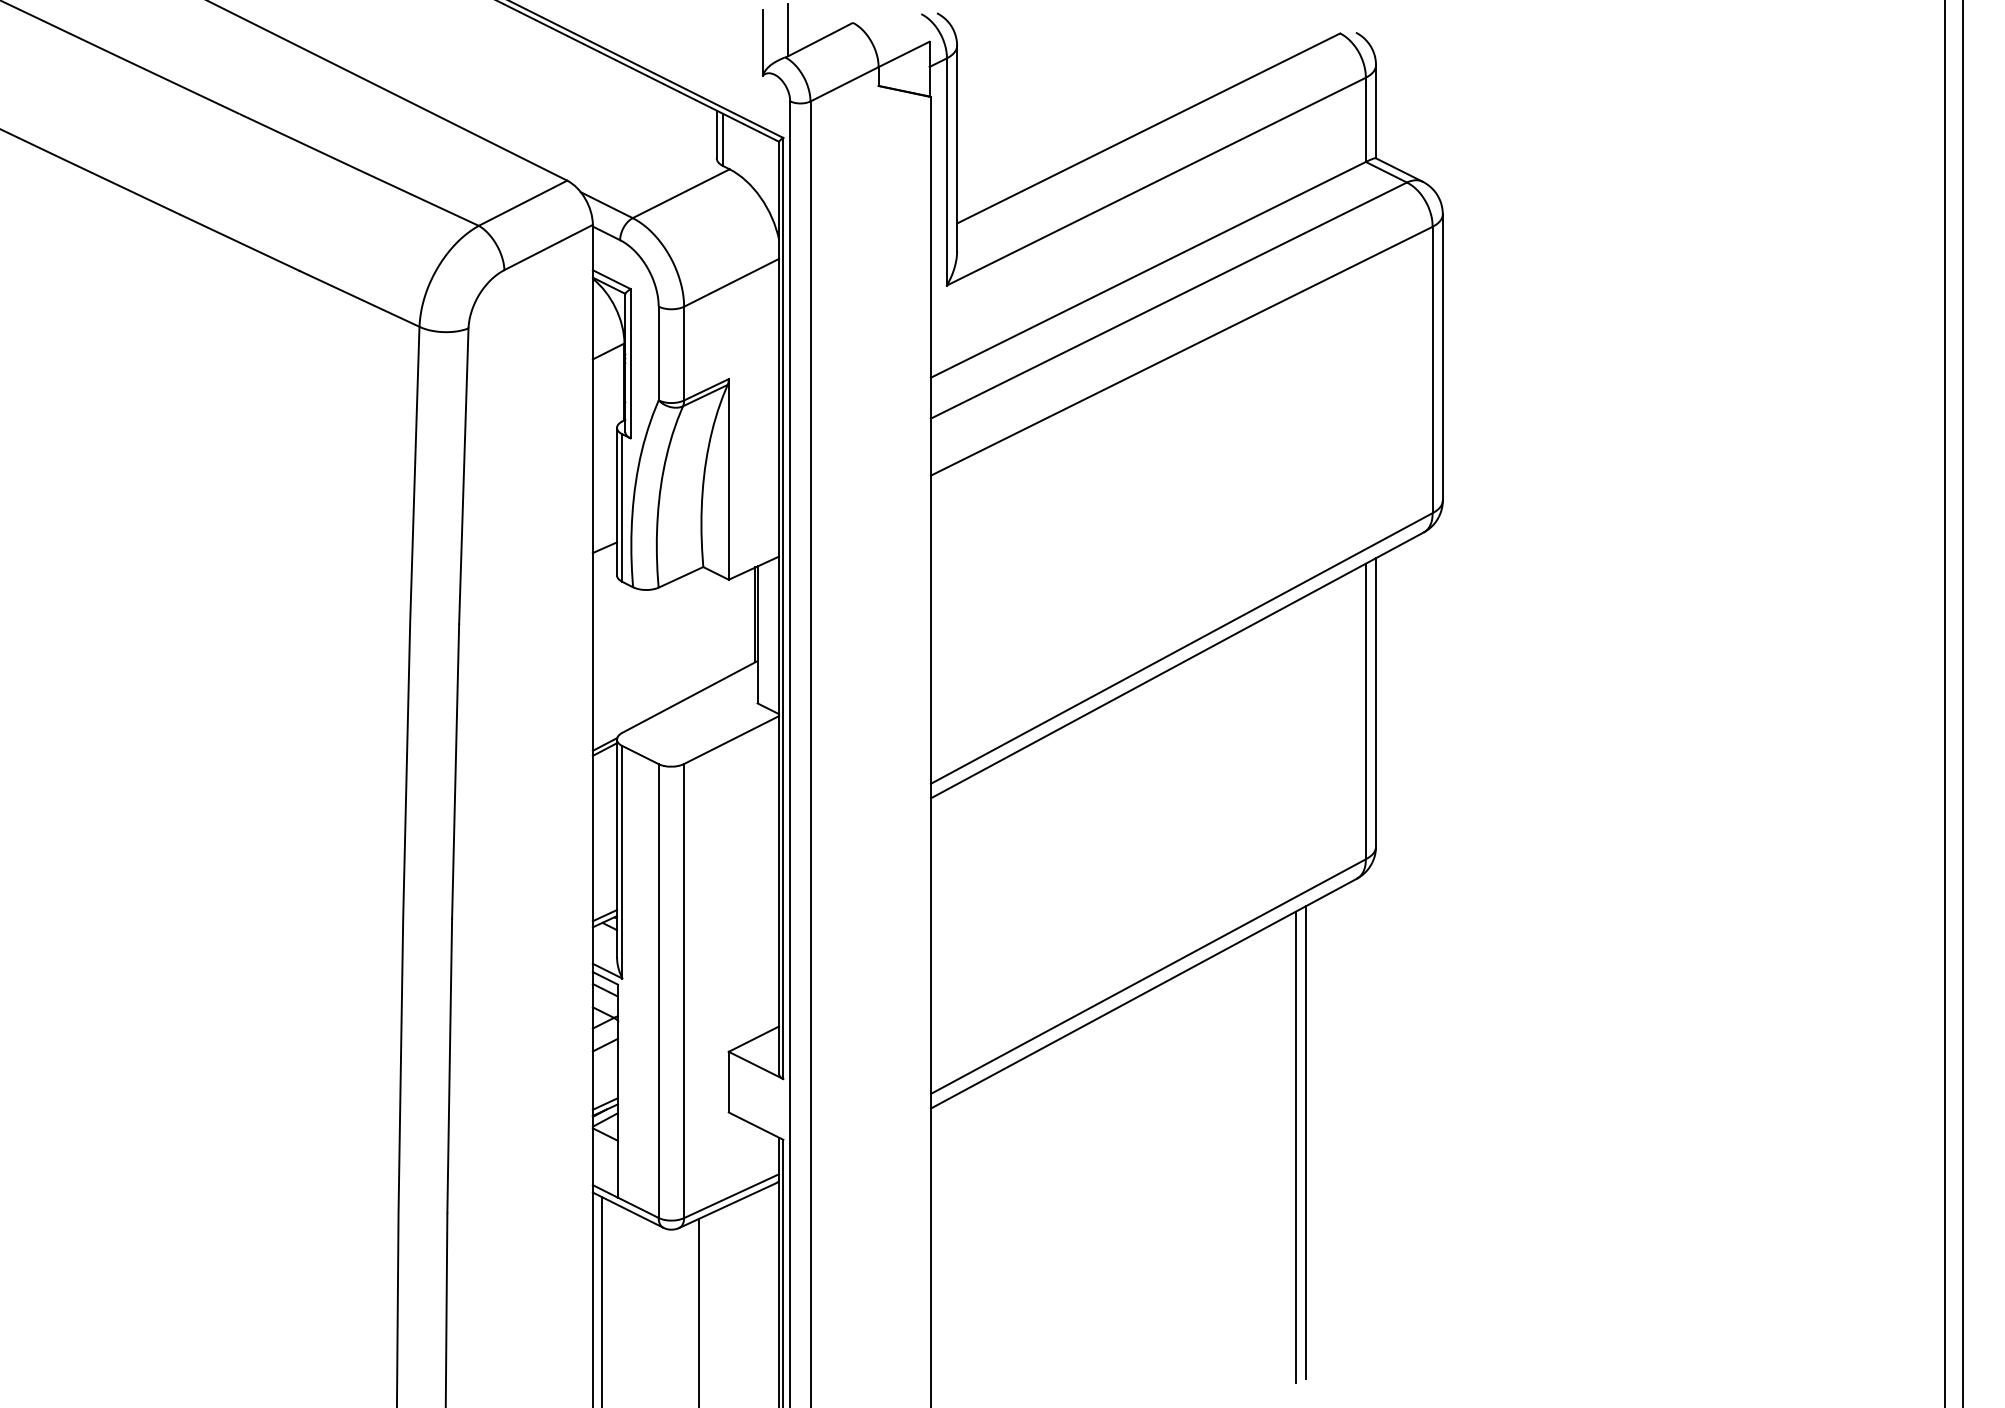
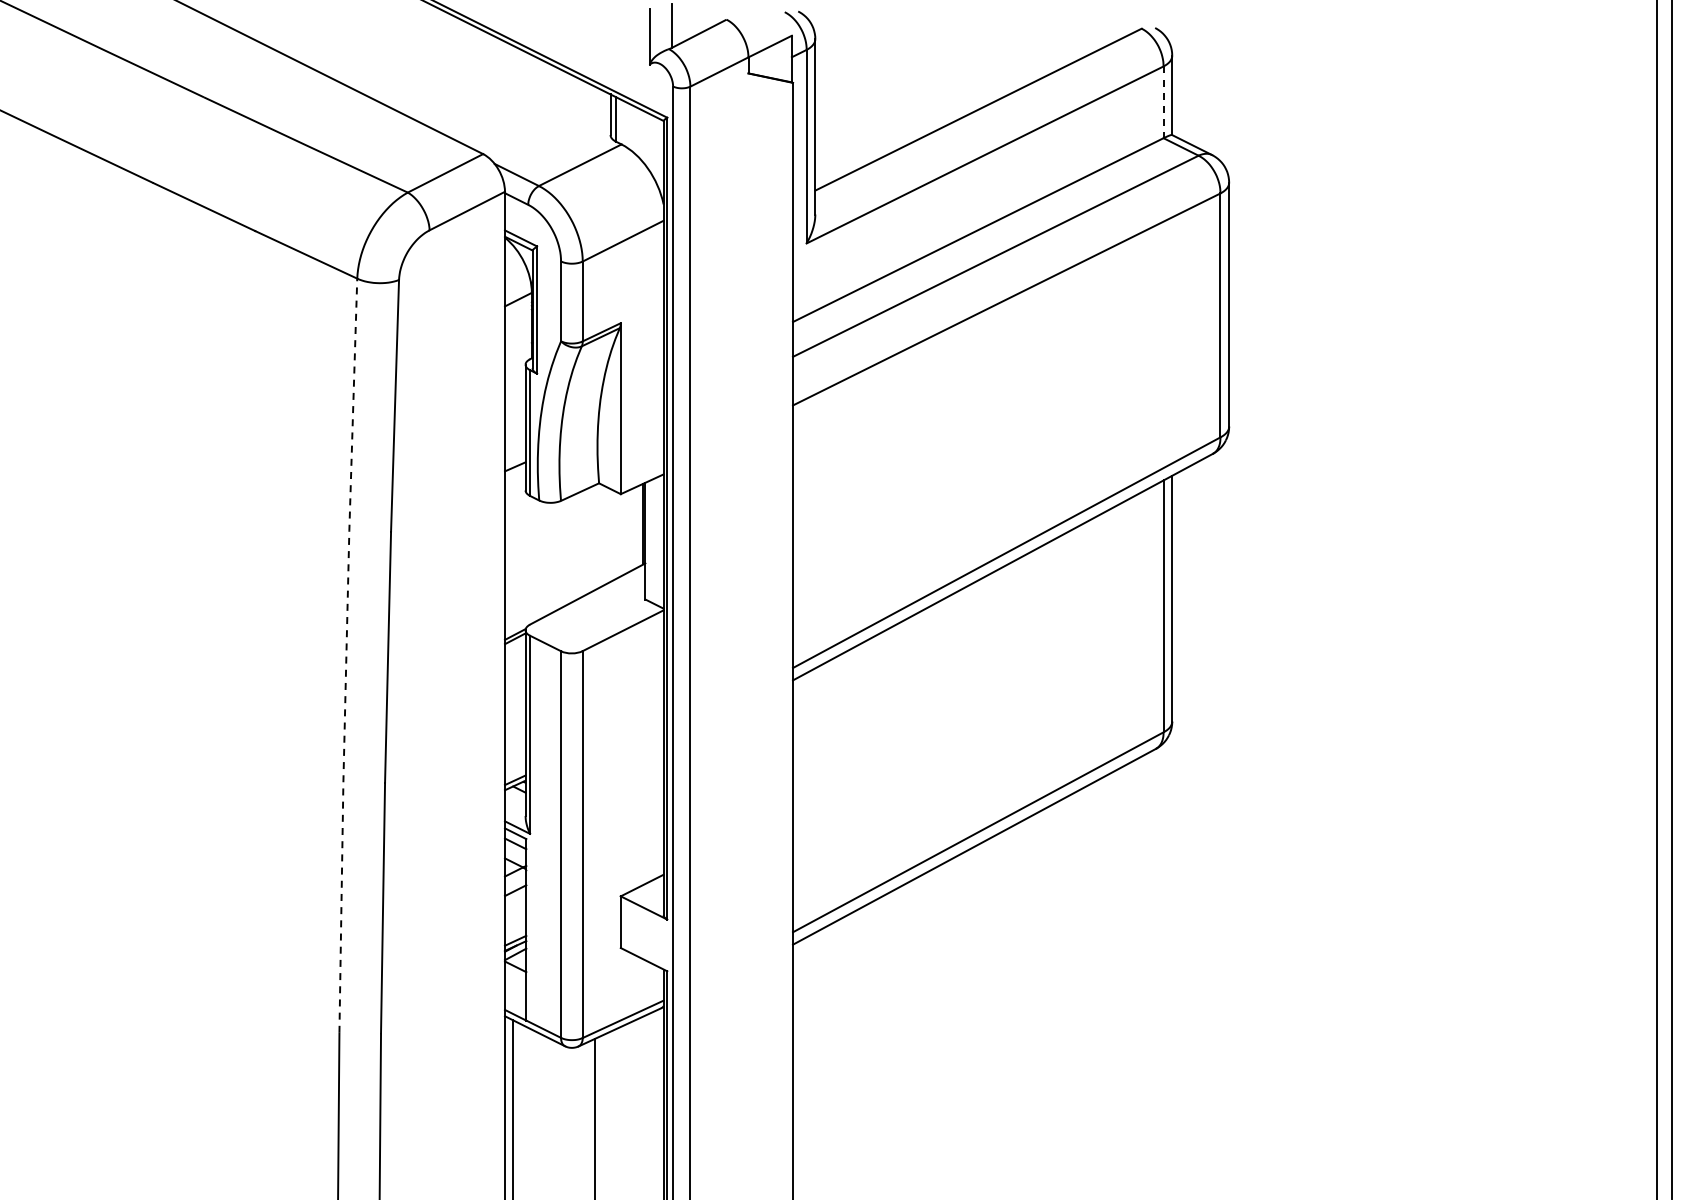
line: (1365, 120) -> (1163, 102), solid -> dashed
line: (406, 769) -> (346, 655), solid -> dashed
line: (1305, 1142) -> (1112, 973), removed
line: (1295, 1147) -> (1103, 977), removed

